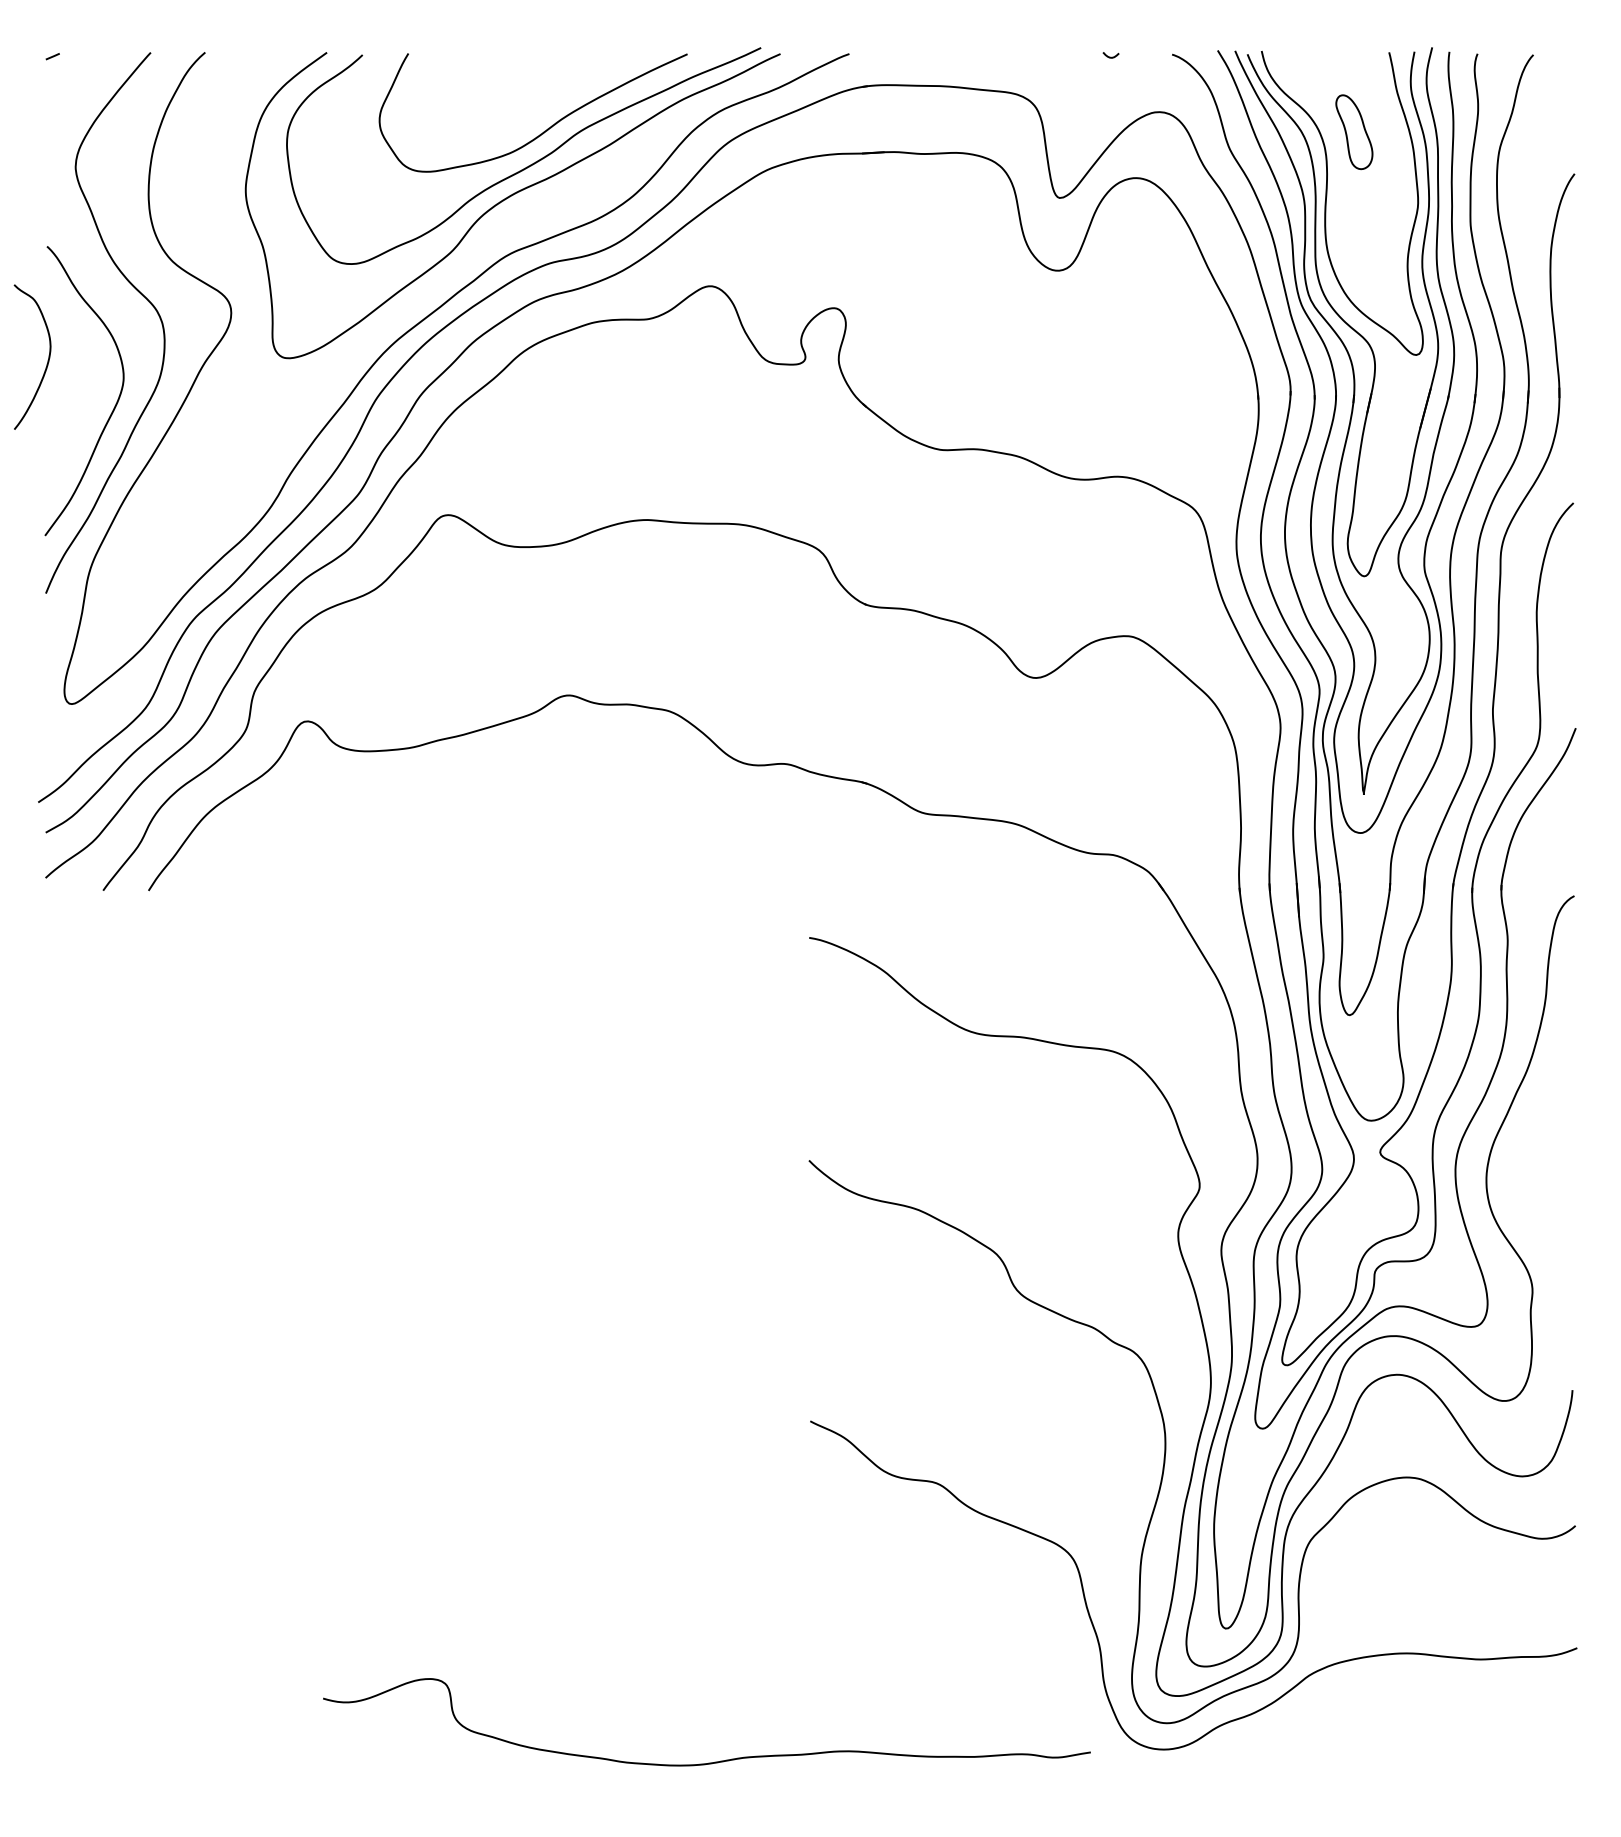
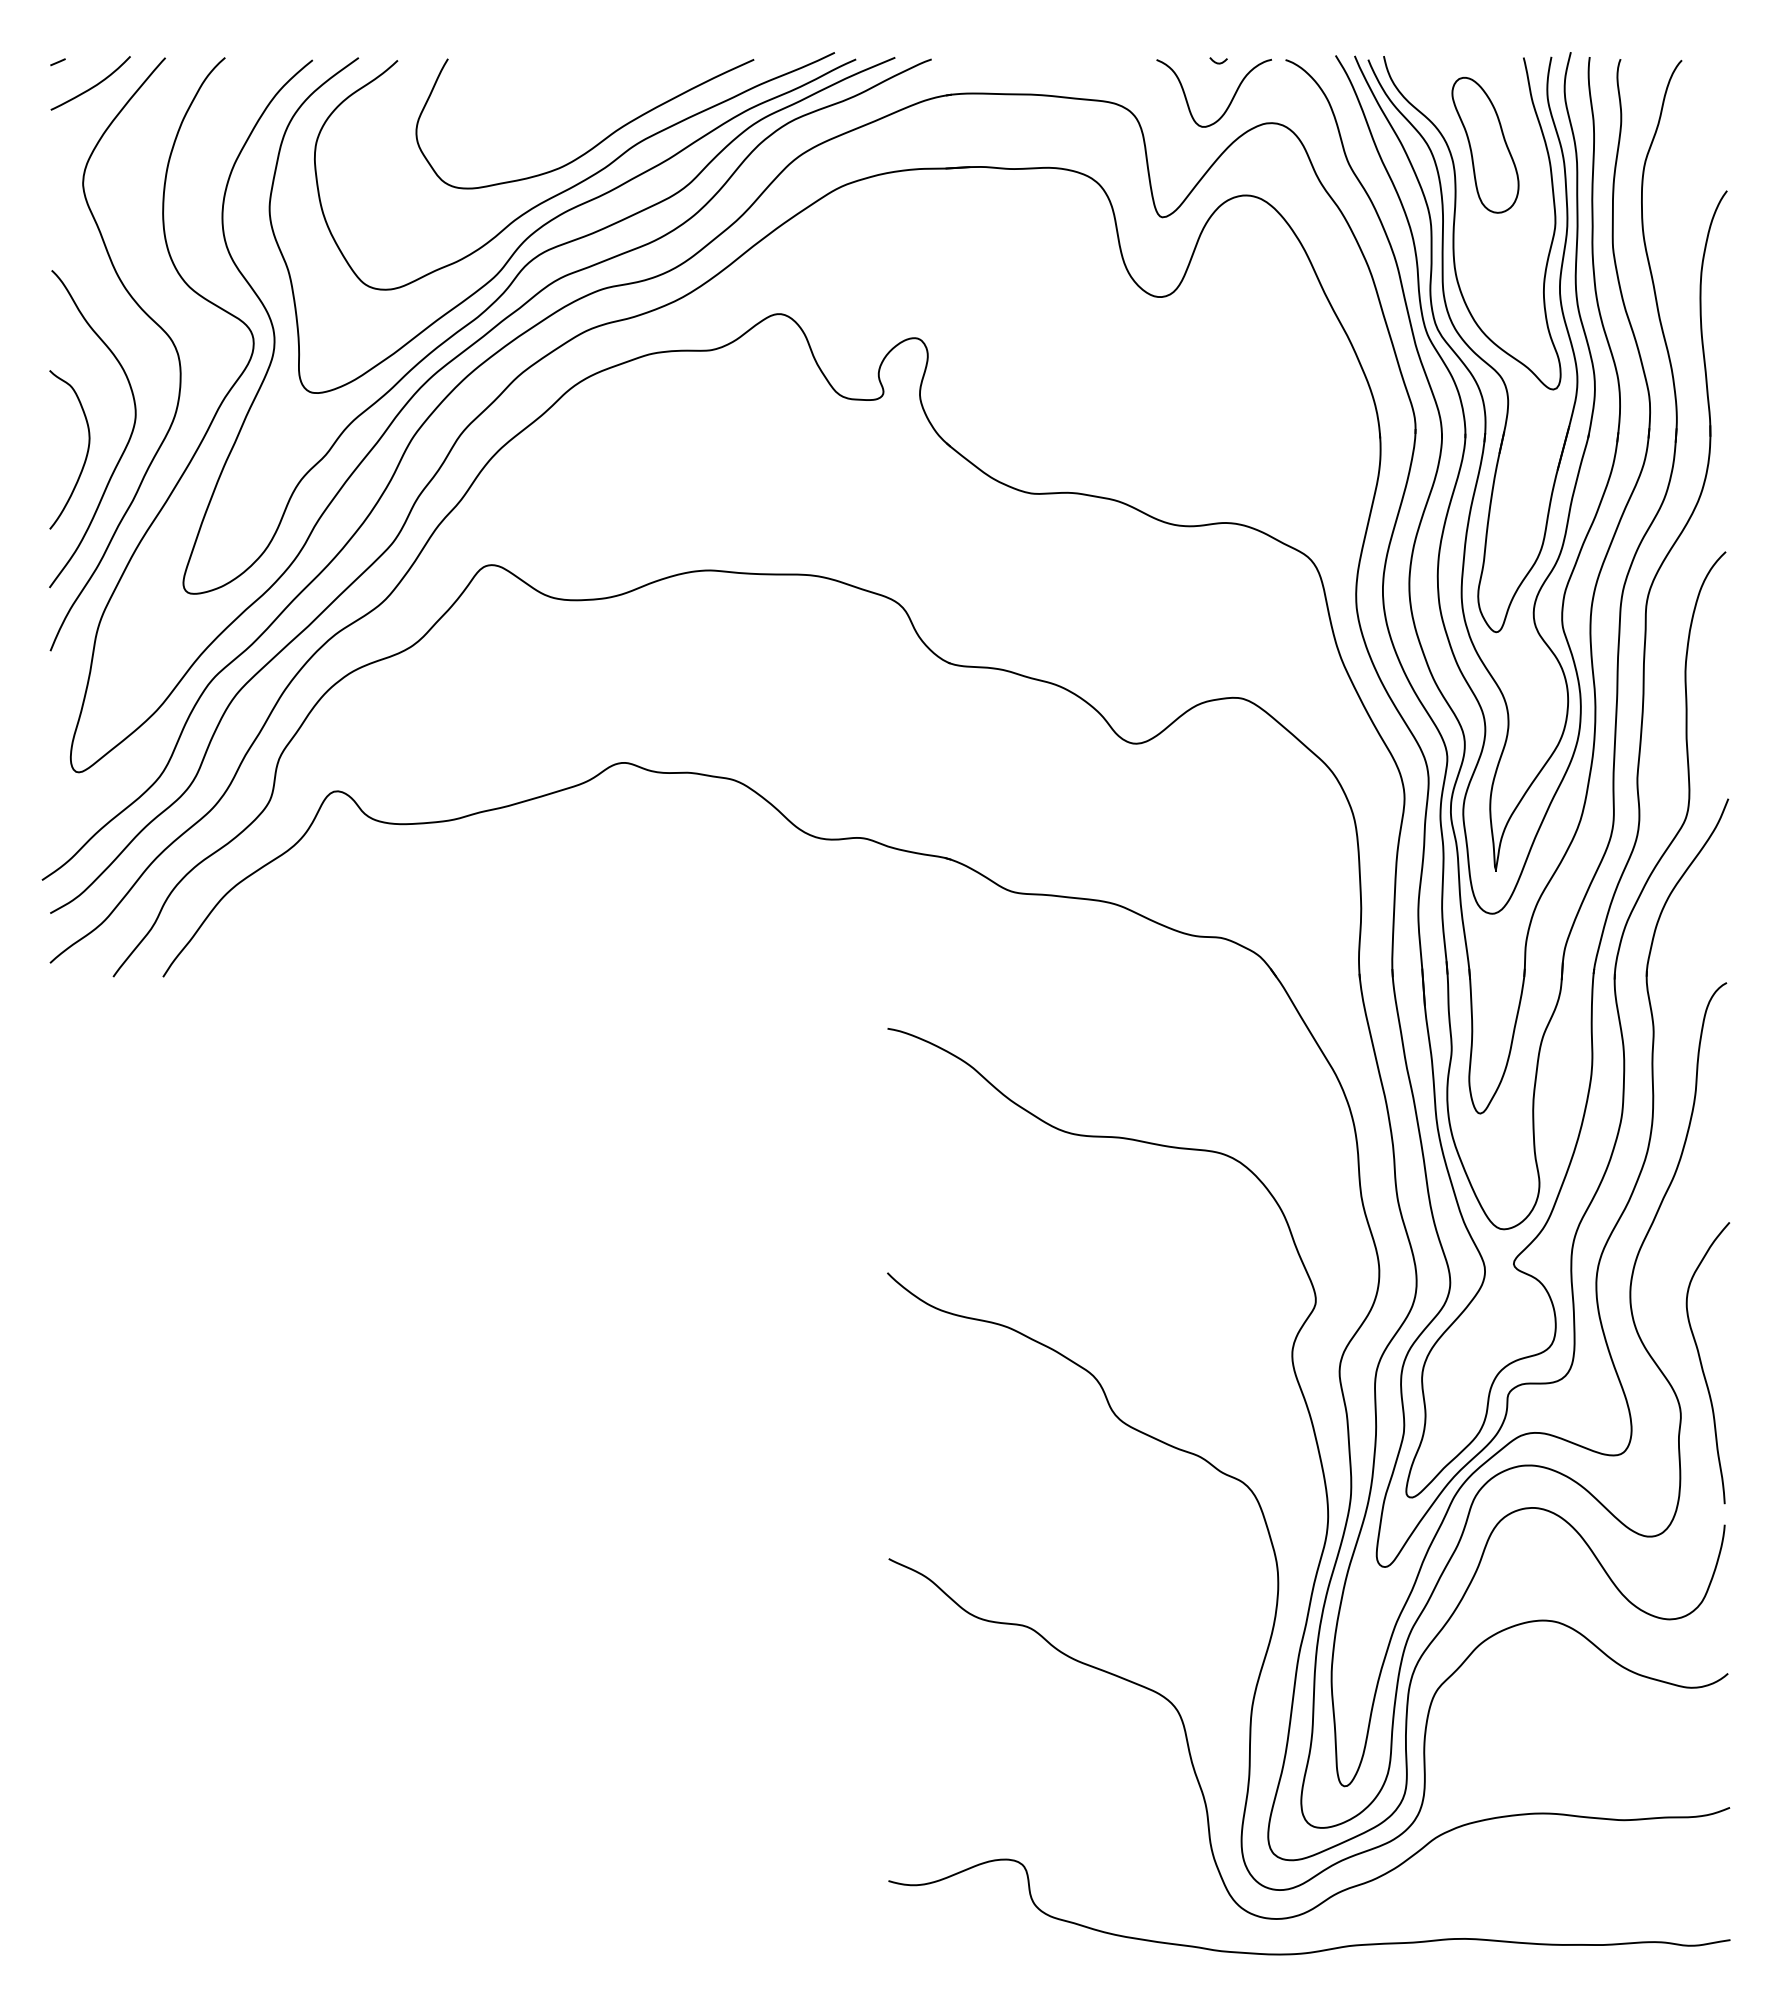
curve: (84, 78) -> (92, 86), added
curve: (1120, 95) -> (1228, 104), added
part: (1354, 131) -> (1485, 144), size x1.67
curve: (460, 266) -> (505, 292), added
curve: (47, 359) -> (86, 452), moved
curve: (1552, 1244) -> (1702, 1364), added
curve: (713, 1761) -> (1316, 1950), moved

